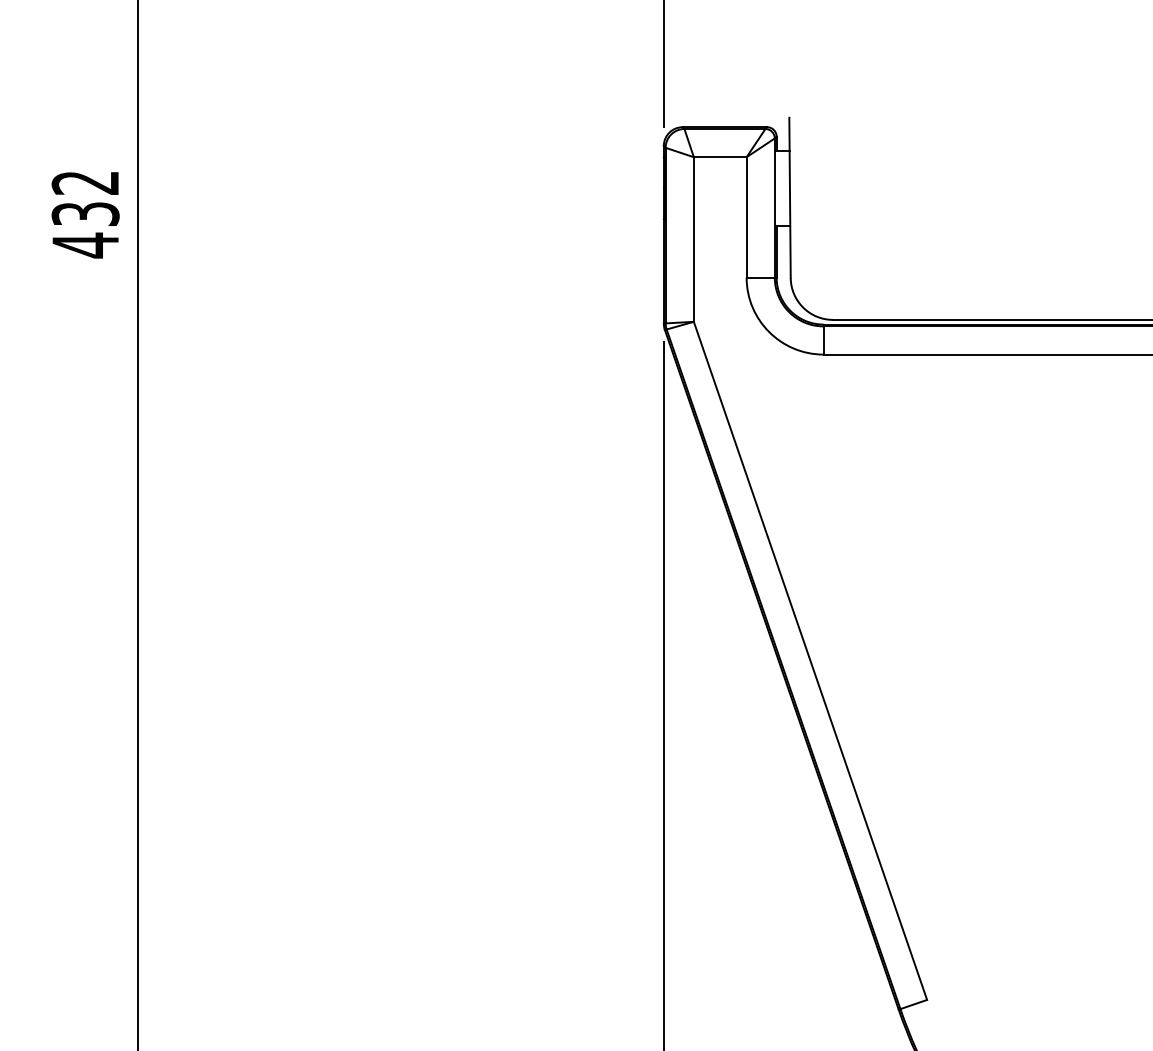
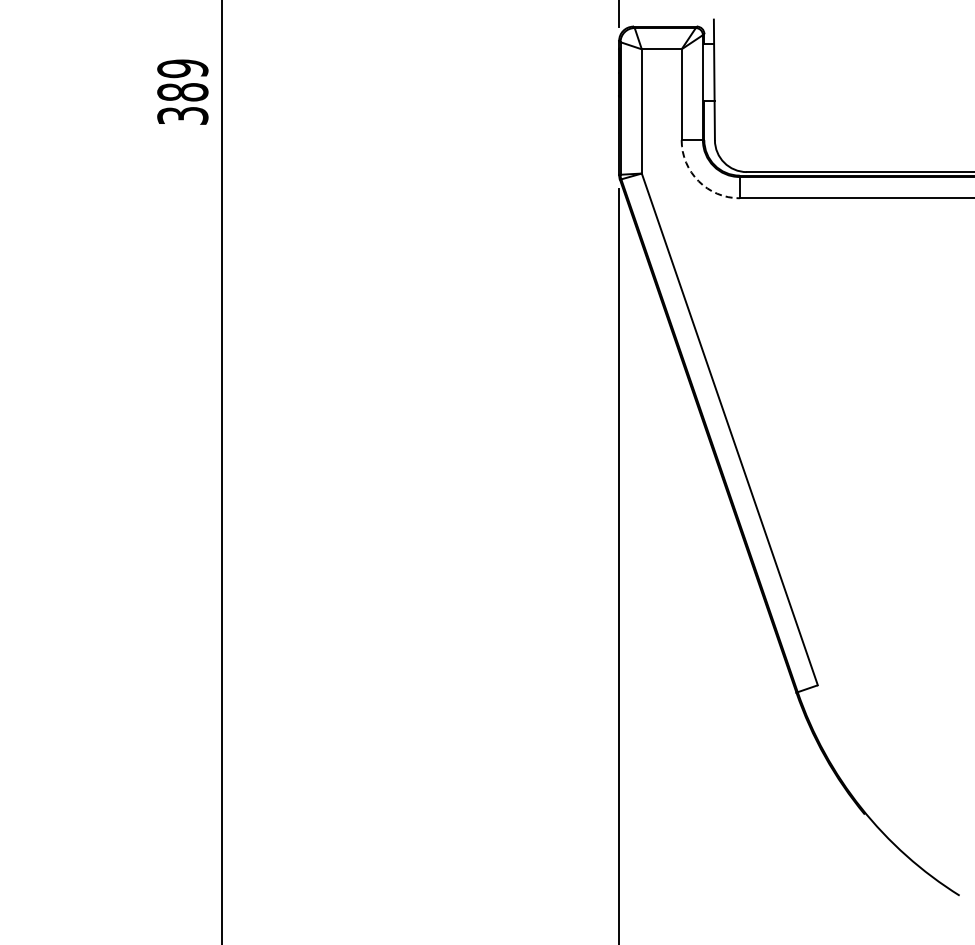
text: (85, 214) -> (182, 92), 432 -> 389
arc: (768, 332) -> (698, 181), solid -> dashed

